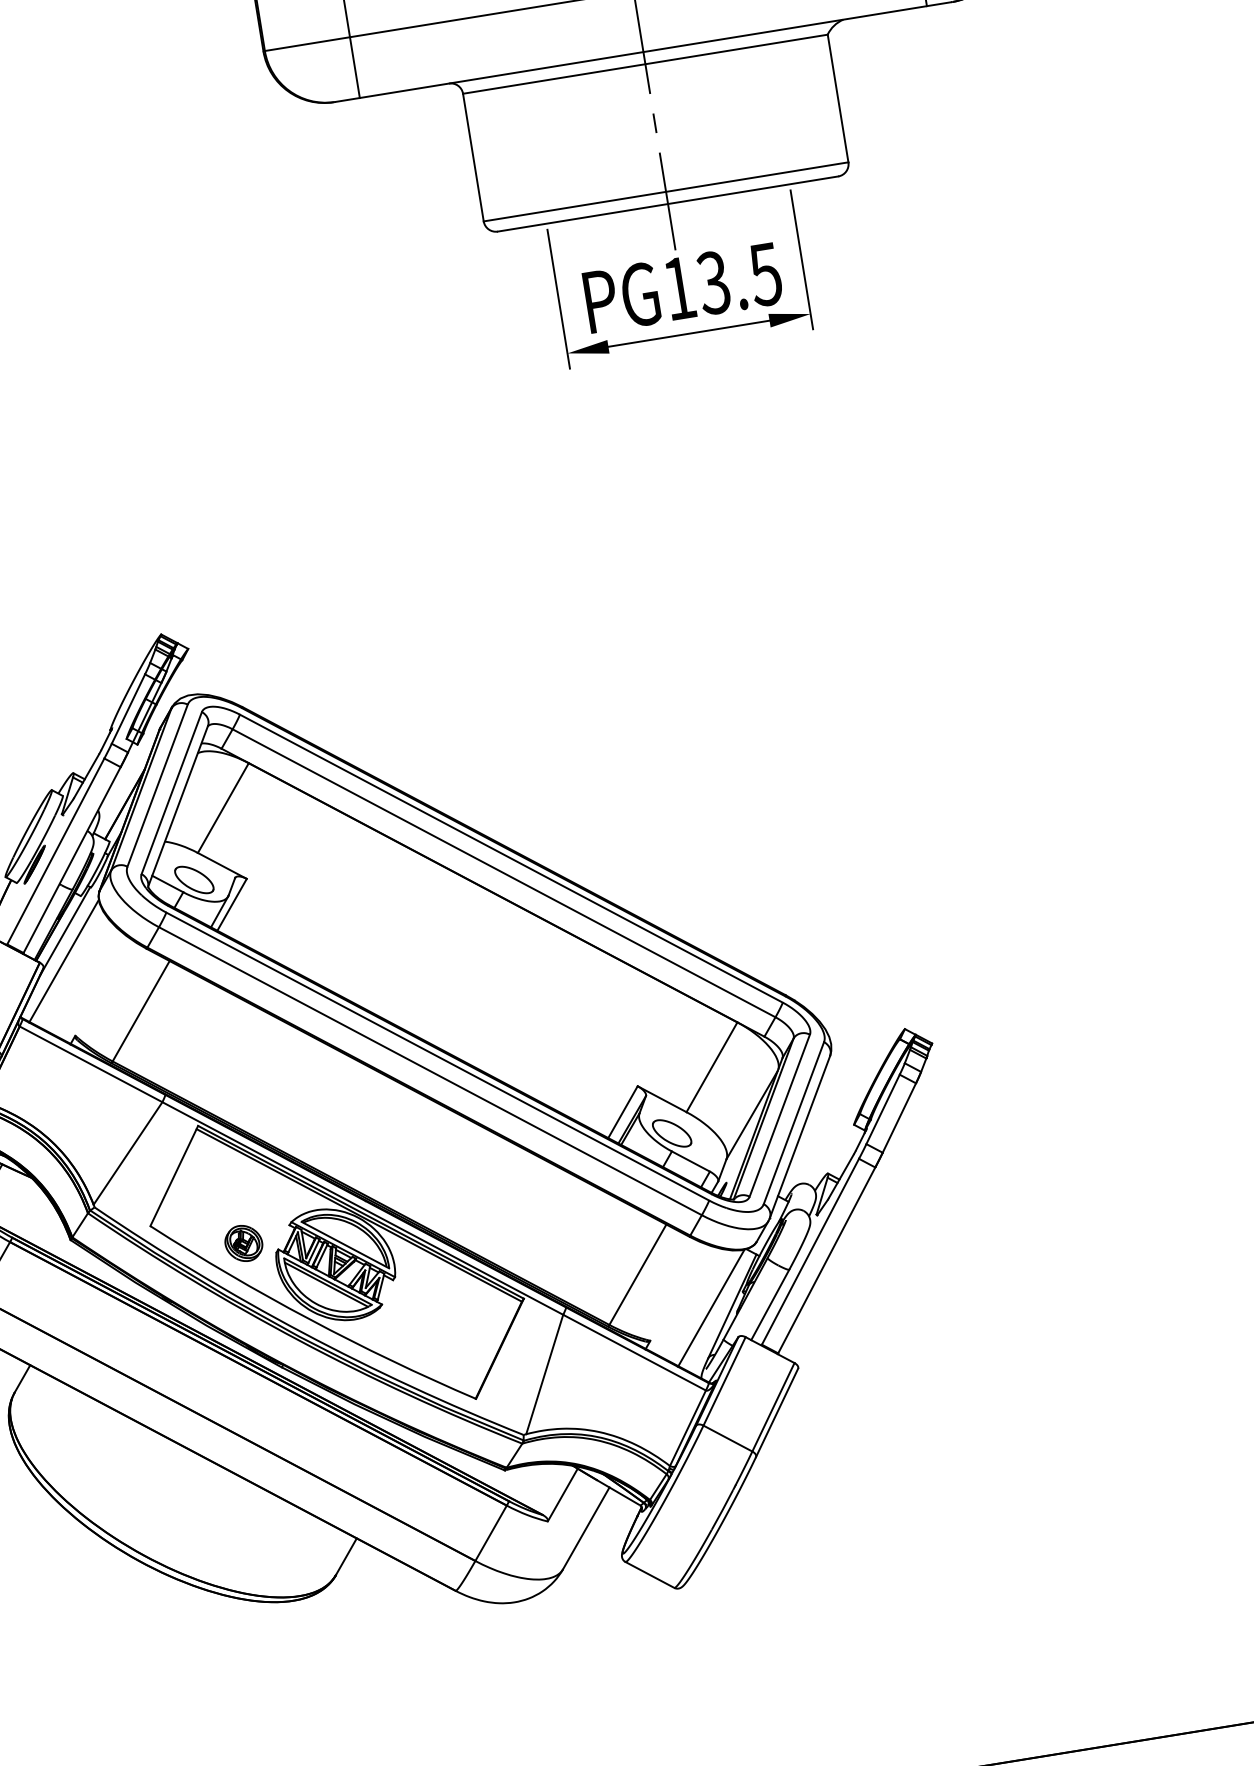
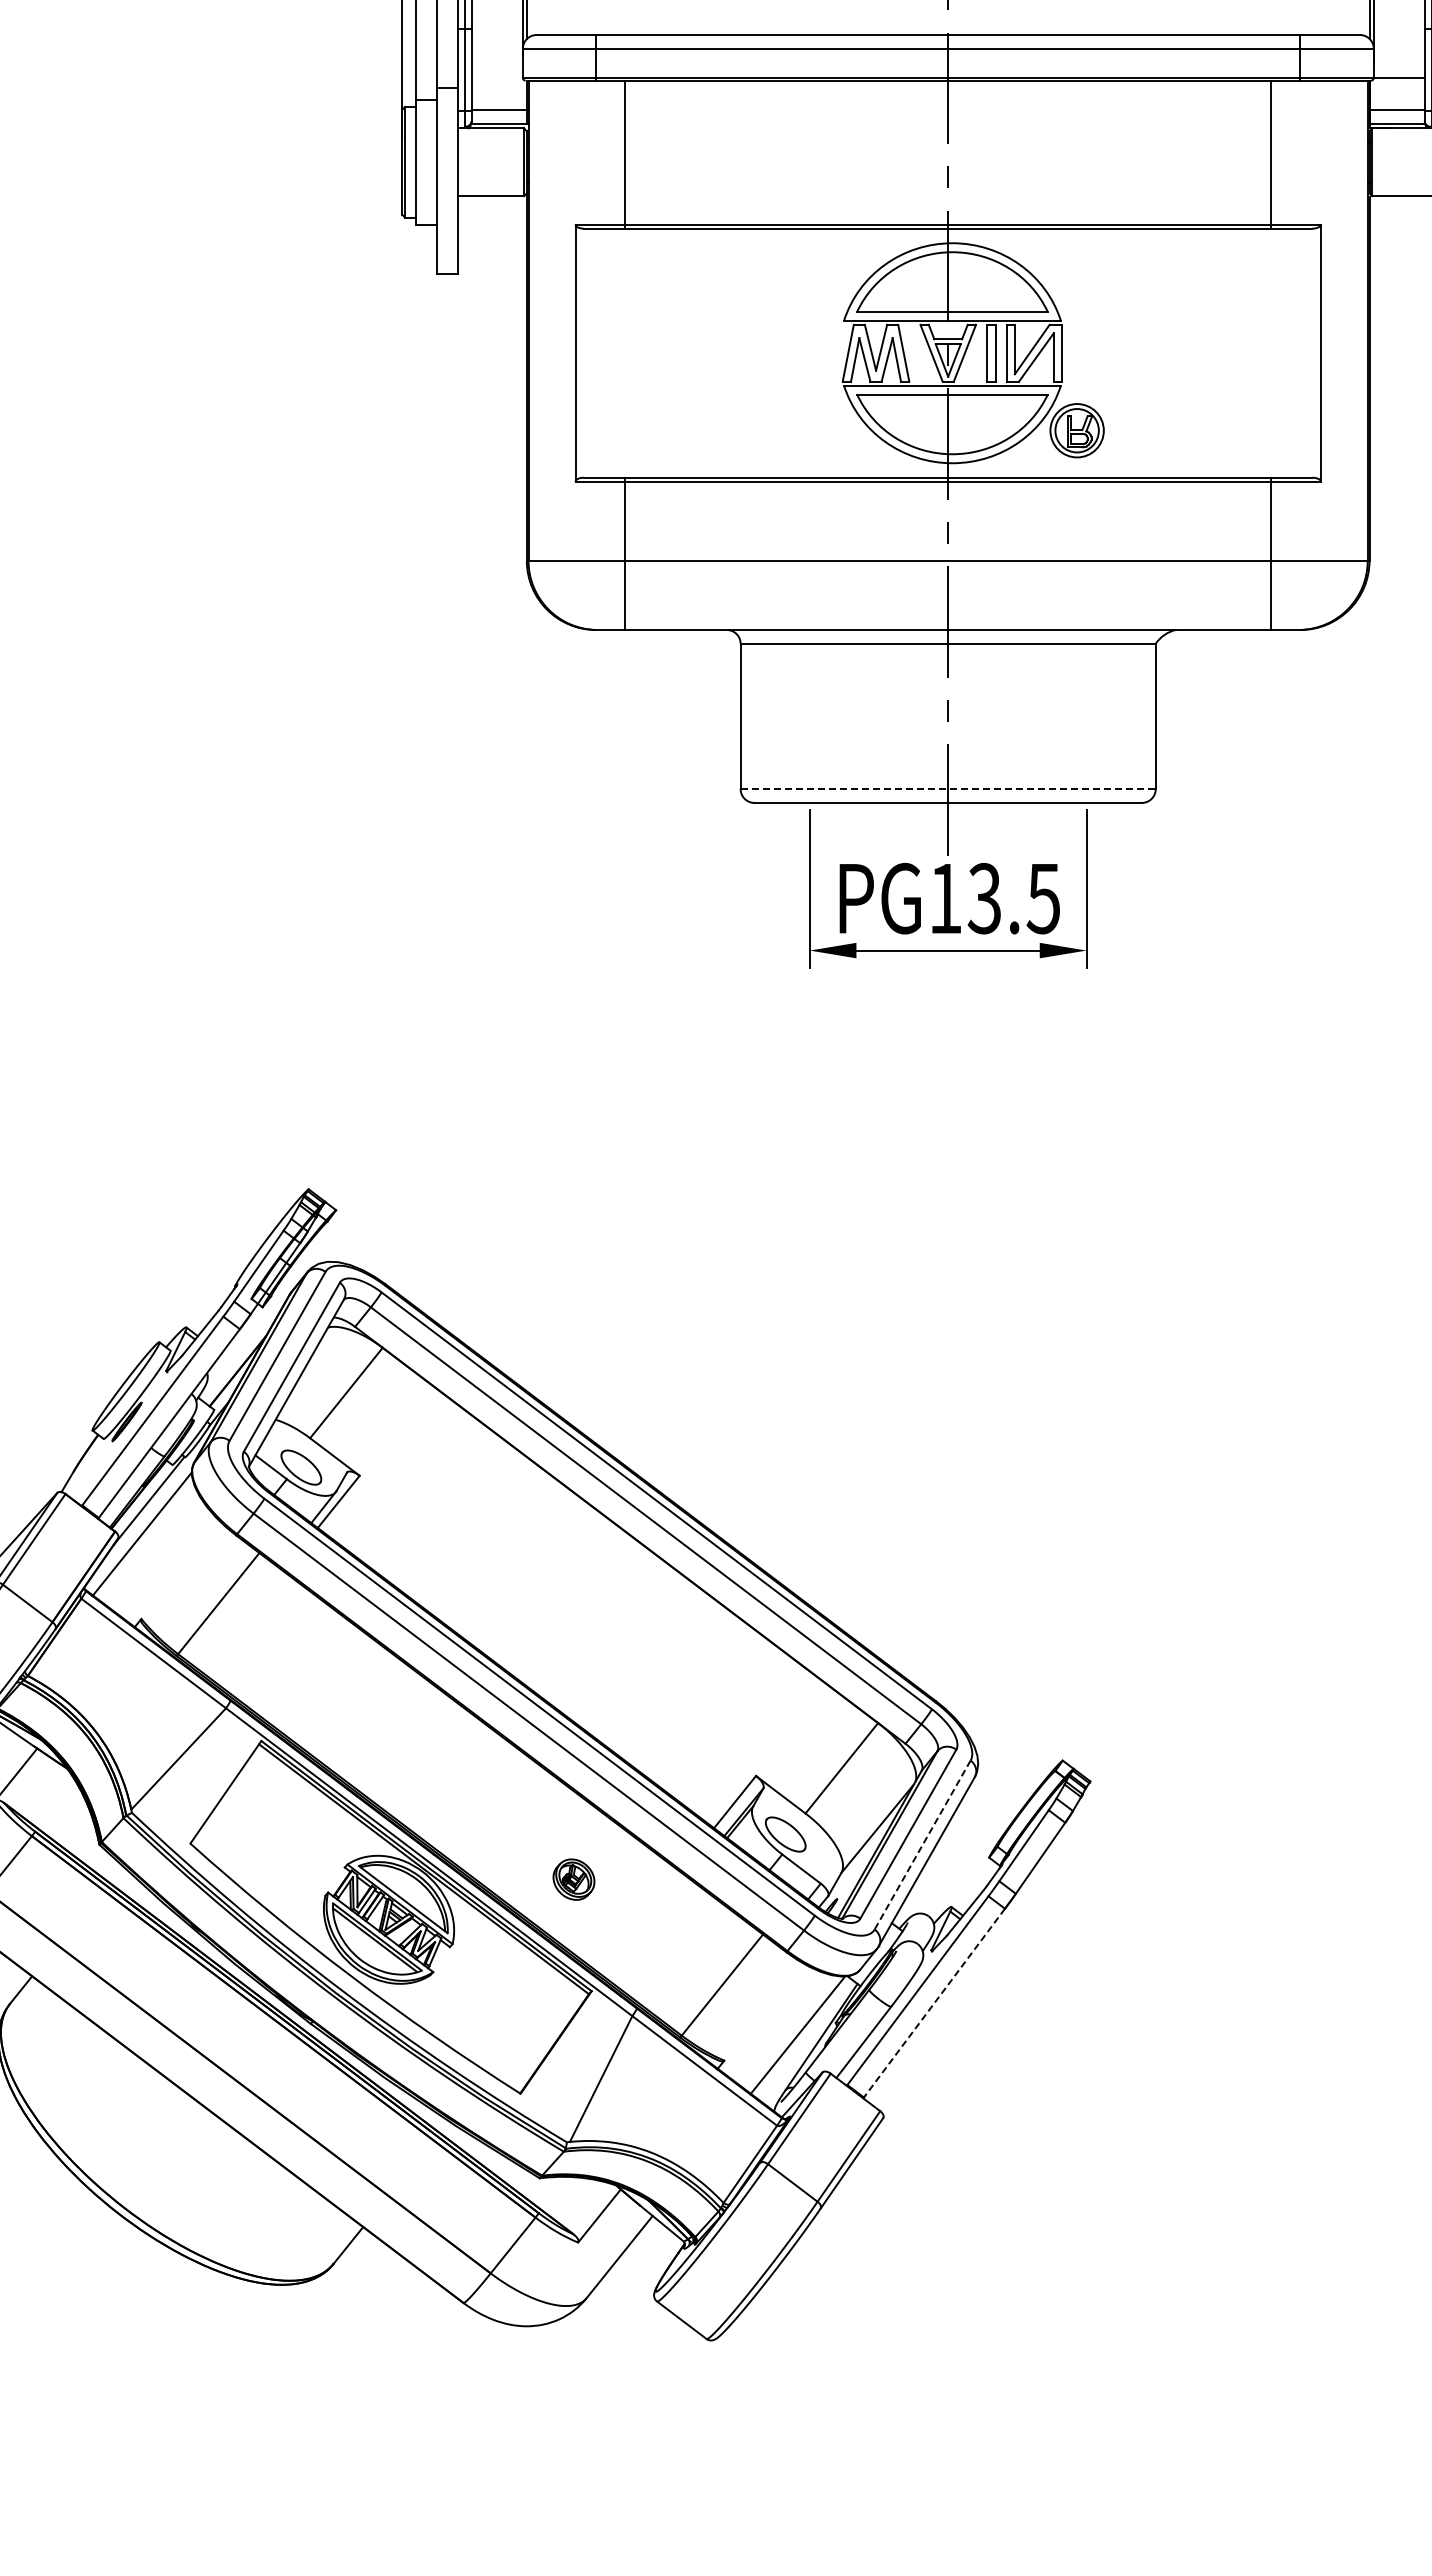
line: (666, 192) -> (948, 789), solid -> dashed
line: (793, 1123) -> (922, 1845), solid -> dashed
part: (243, 1243) -> (573, 1879), moved
line: (826, 1260) -> (934, 2003), solid -> dashed

